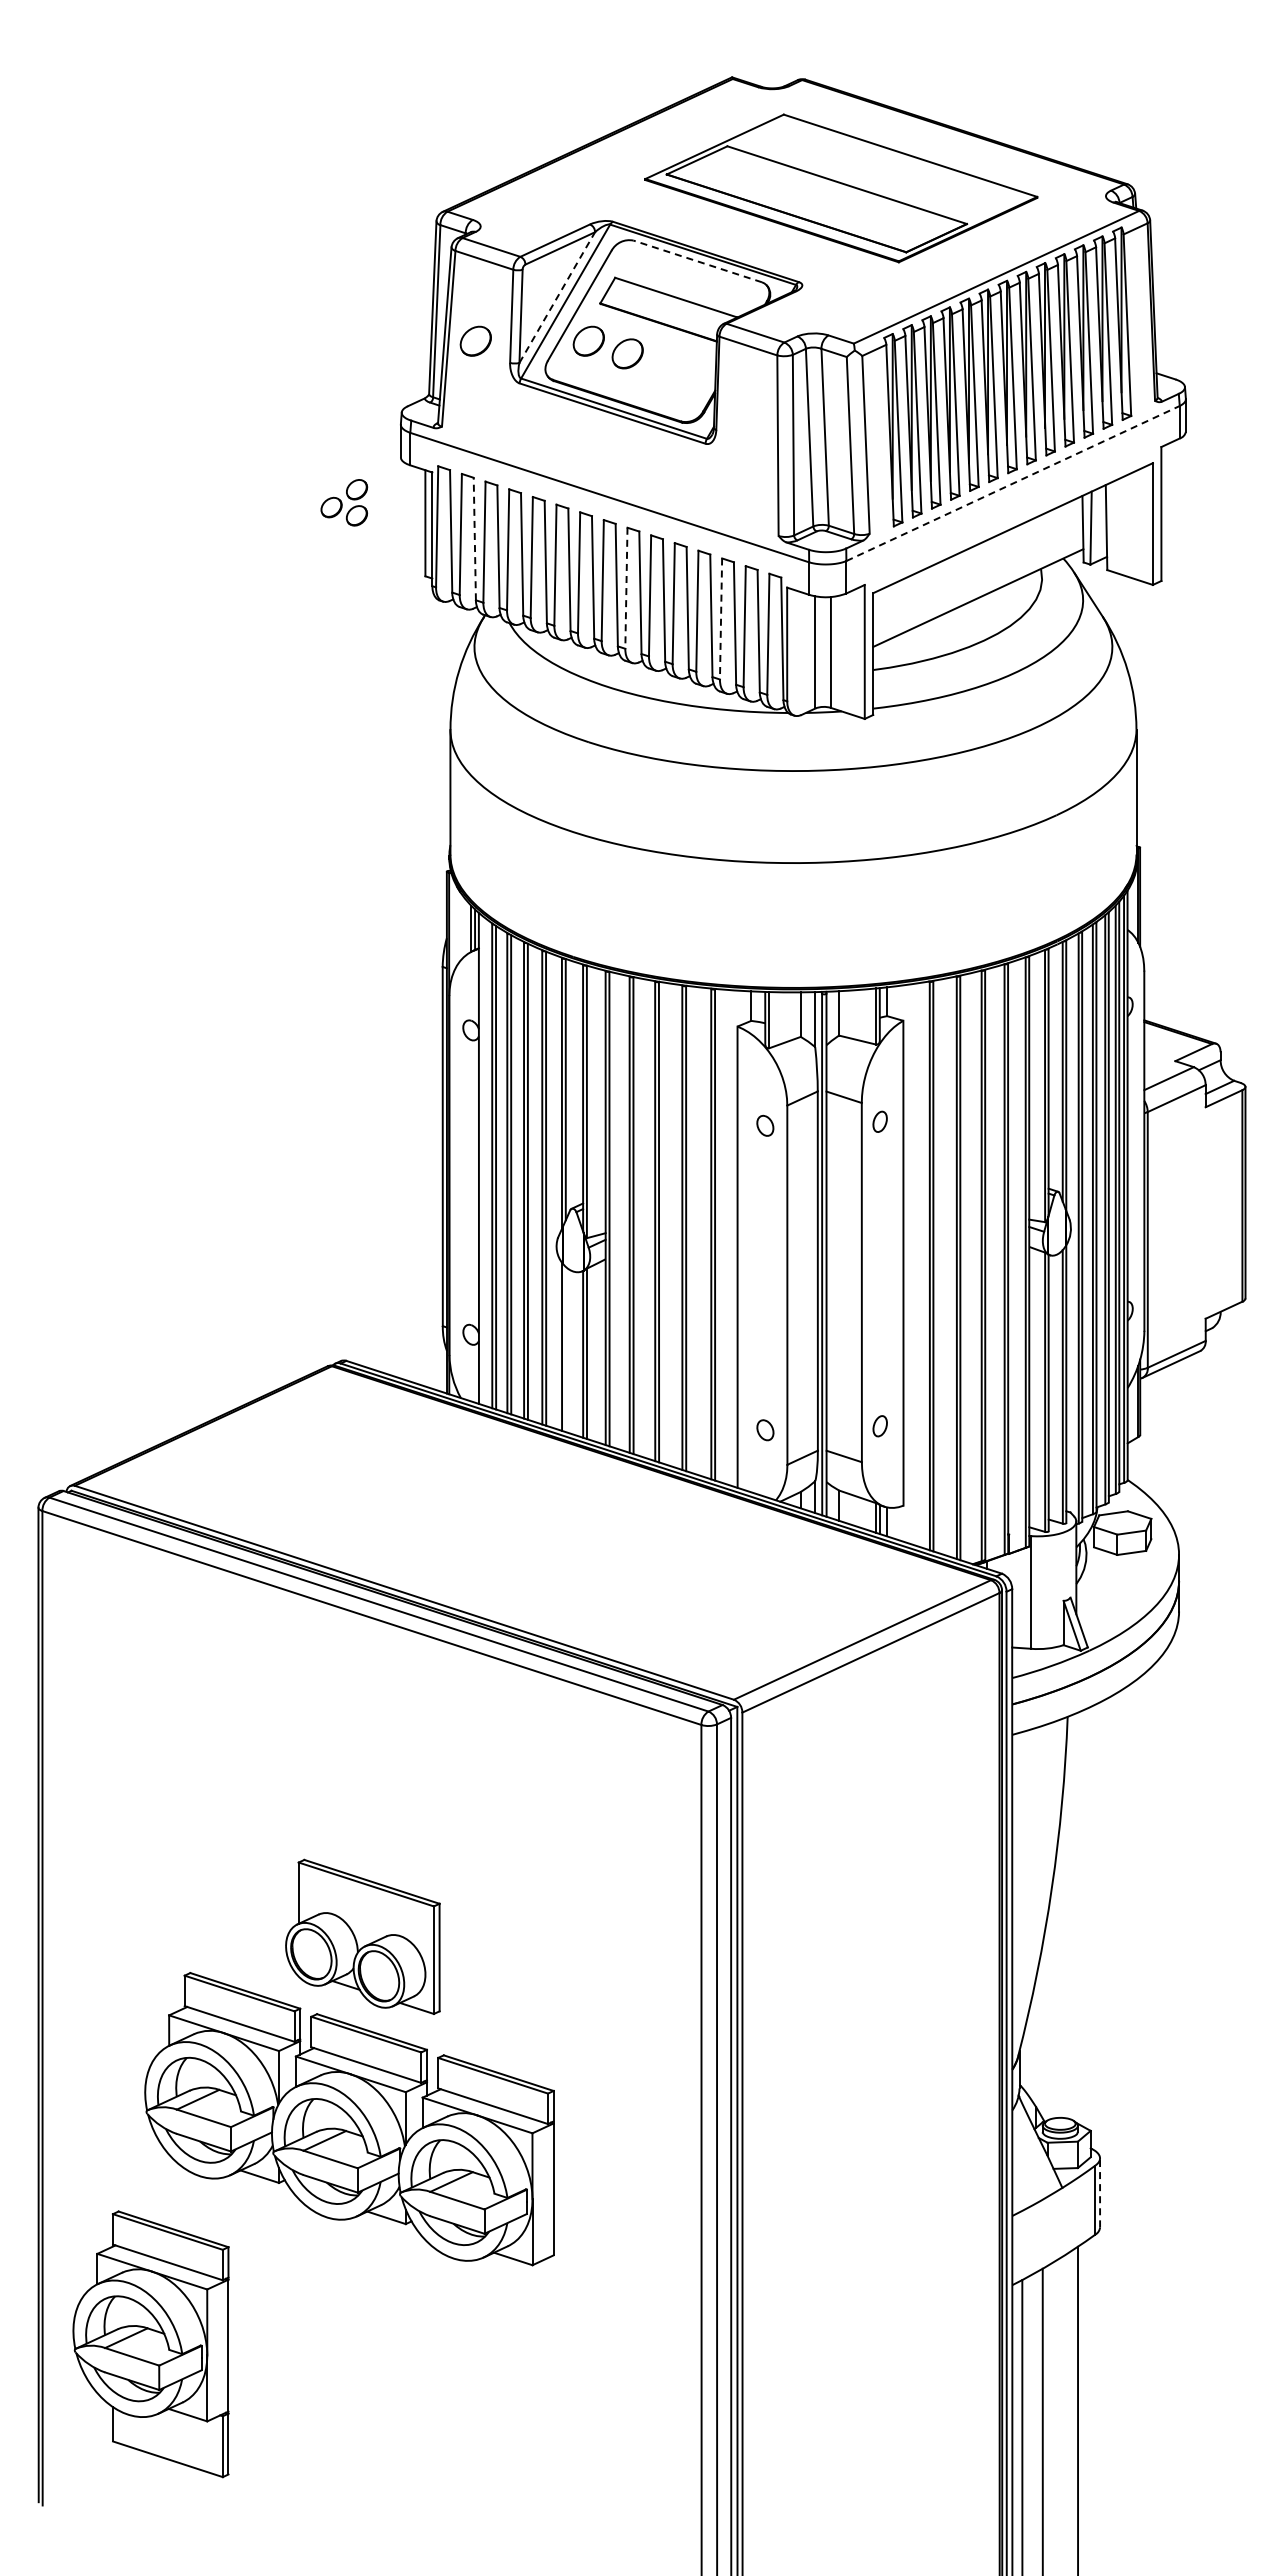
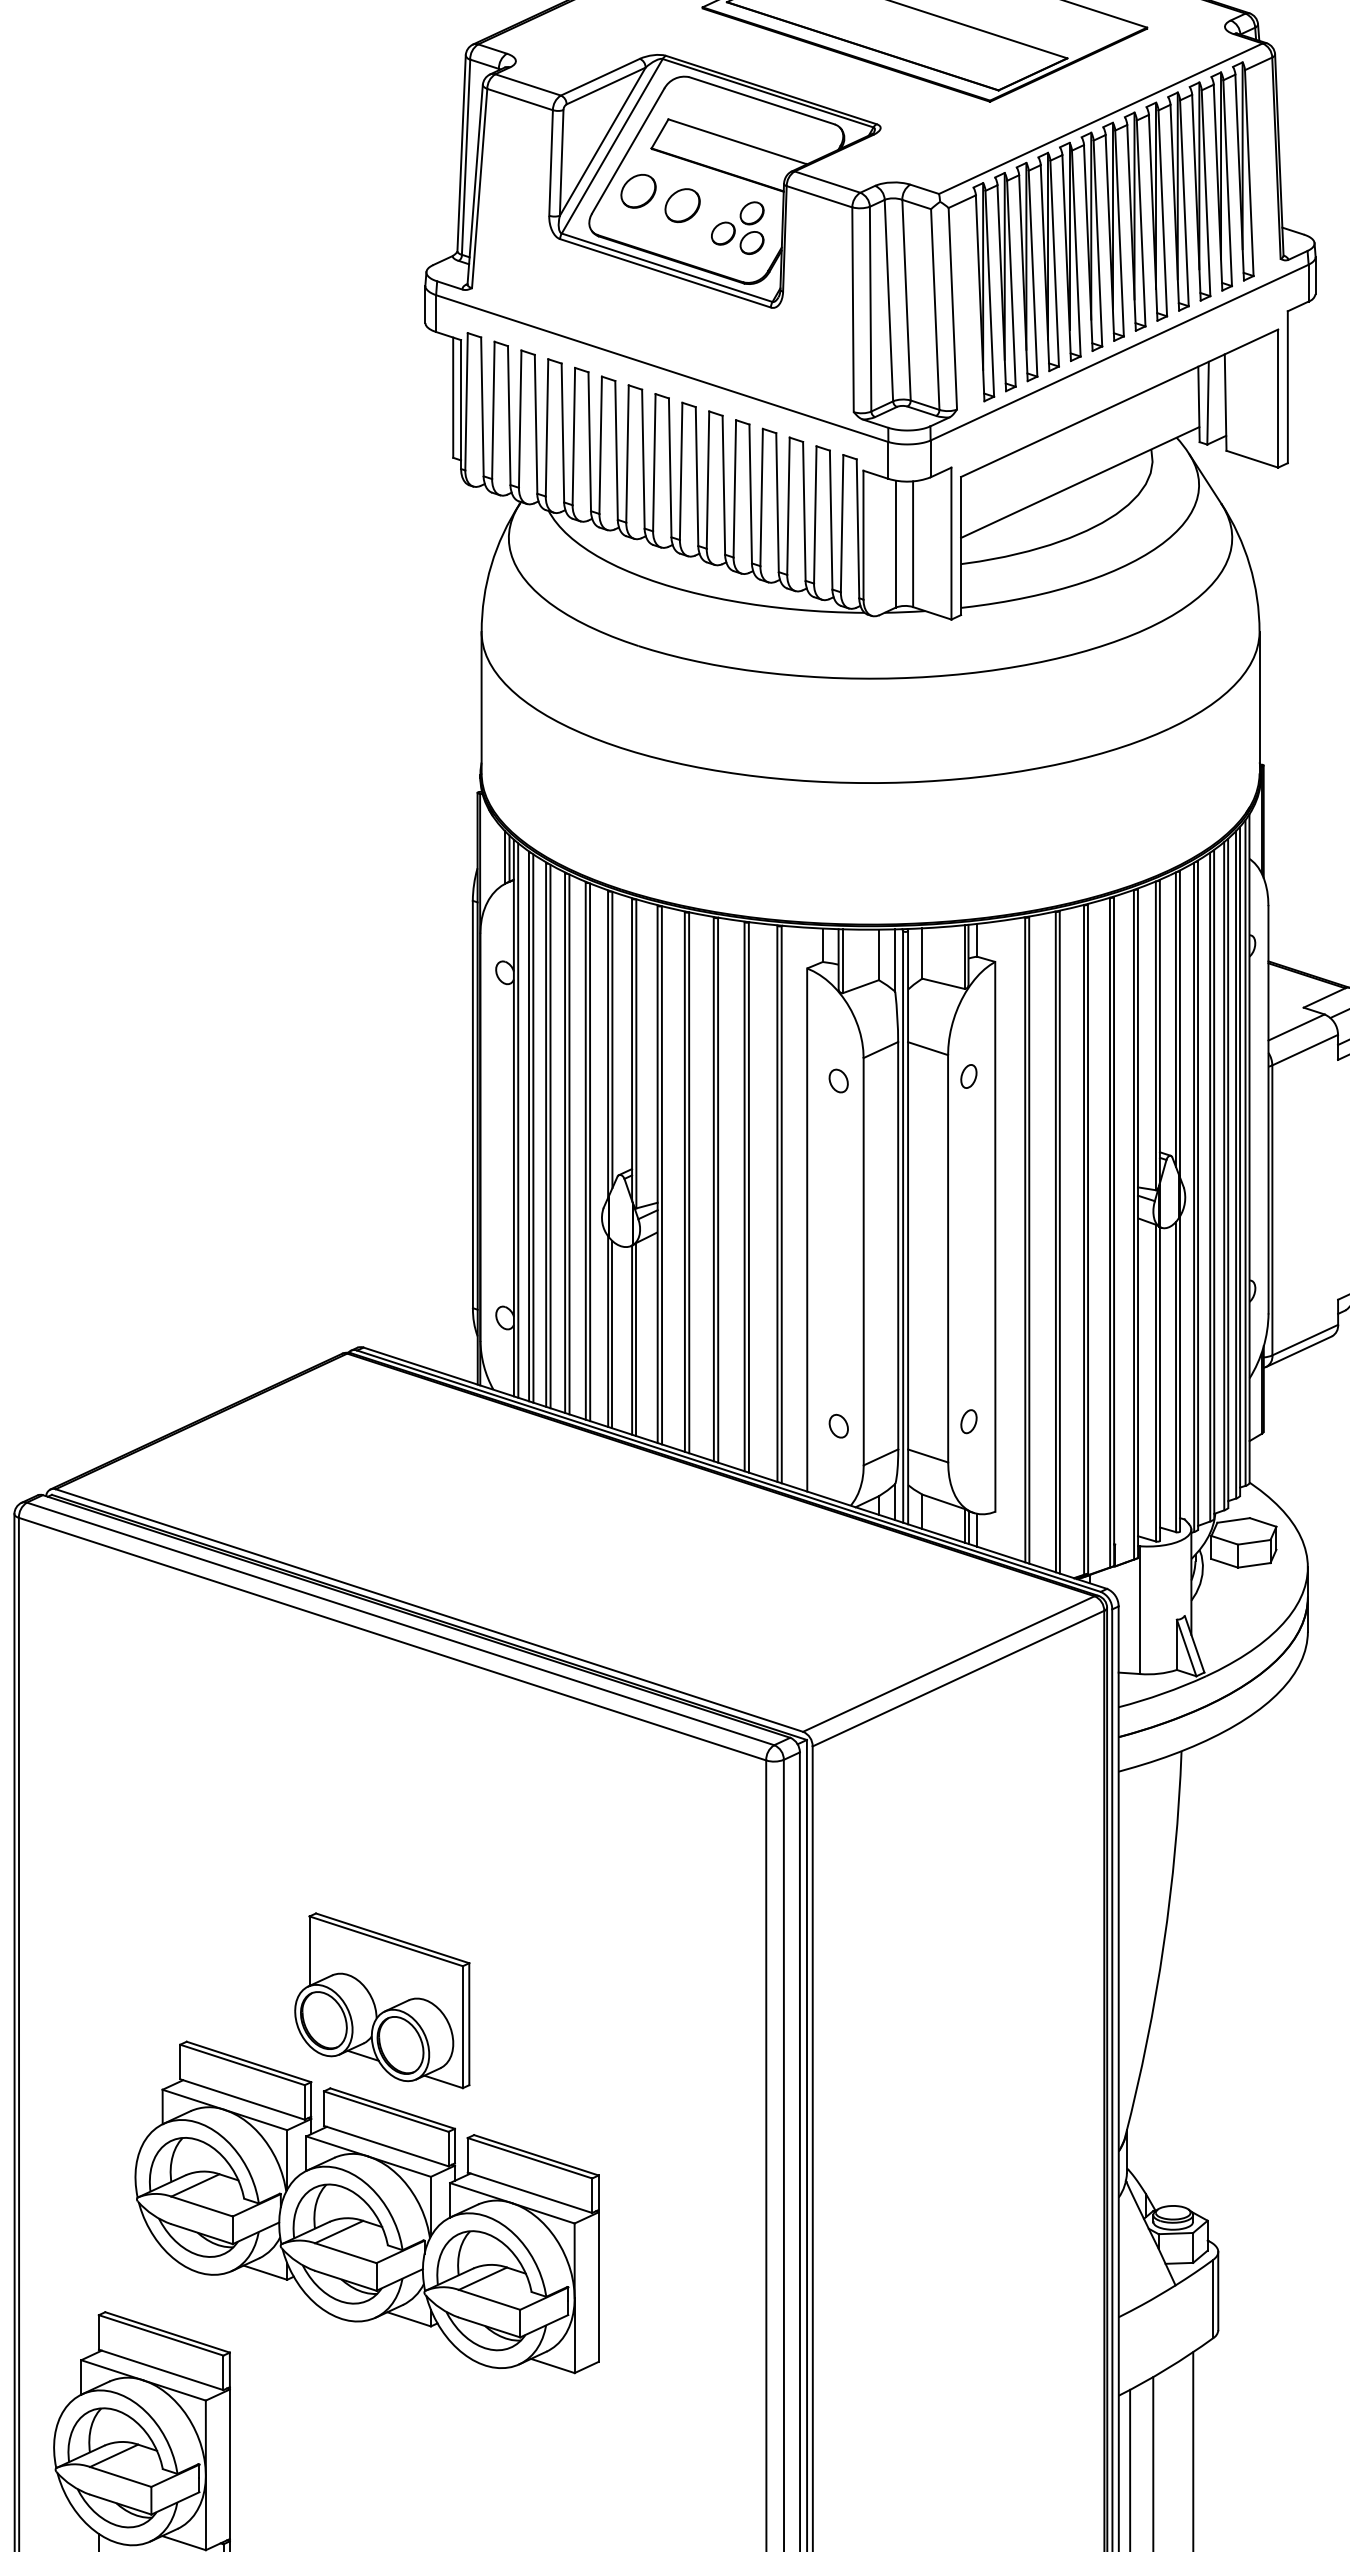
line: (697, 261) -> (761, 100), dashed -> solid
line: (557, 297) -> (603, 141), dashed -> solid
part: (475, 340) -> (510, 190), removed
line: (1013, 483) -> (1120, 352), dashed -> solid
part: (344, 502) -> (737, 227), moved
line: (474, 538) -> (508, 414), dashed -> solid
line: (626, 588) -> (681, 471), dashed -> solid
line: (721, 618) -> (788, 505), dashed -> solid
line: (482, 1160) -> (517, 1120), added
line: (565, 1349) -> (612, 1334), added
line: (1100, 2192) -> (1218, 2290), dashed -> solid

